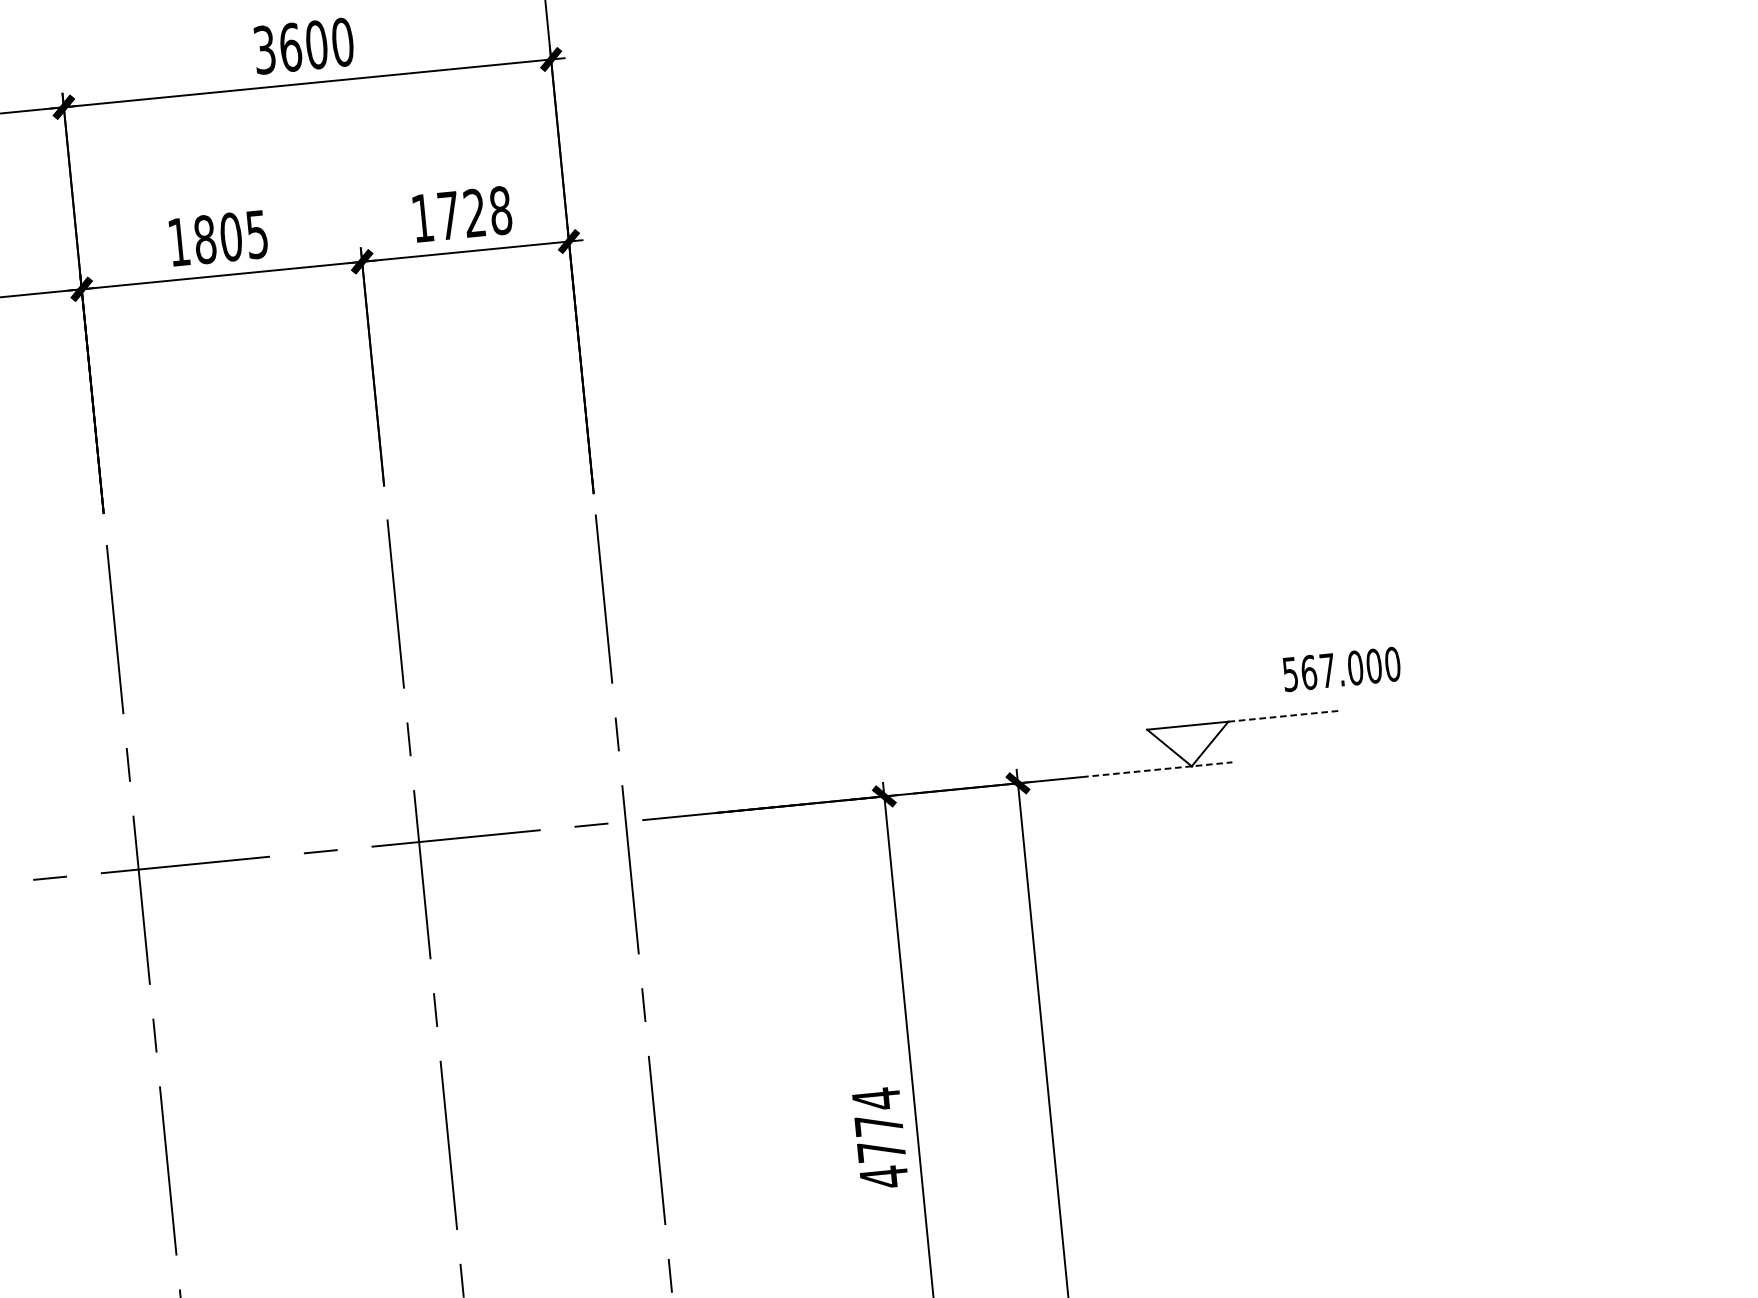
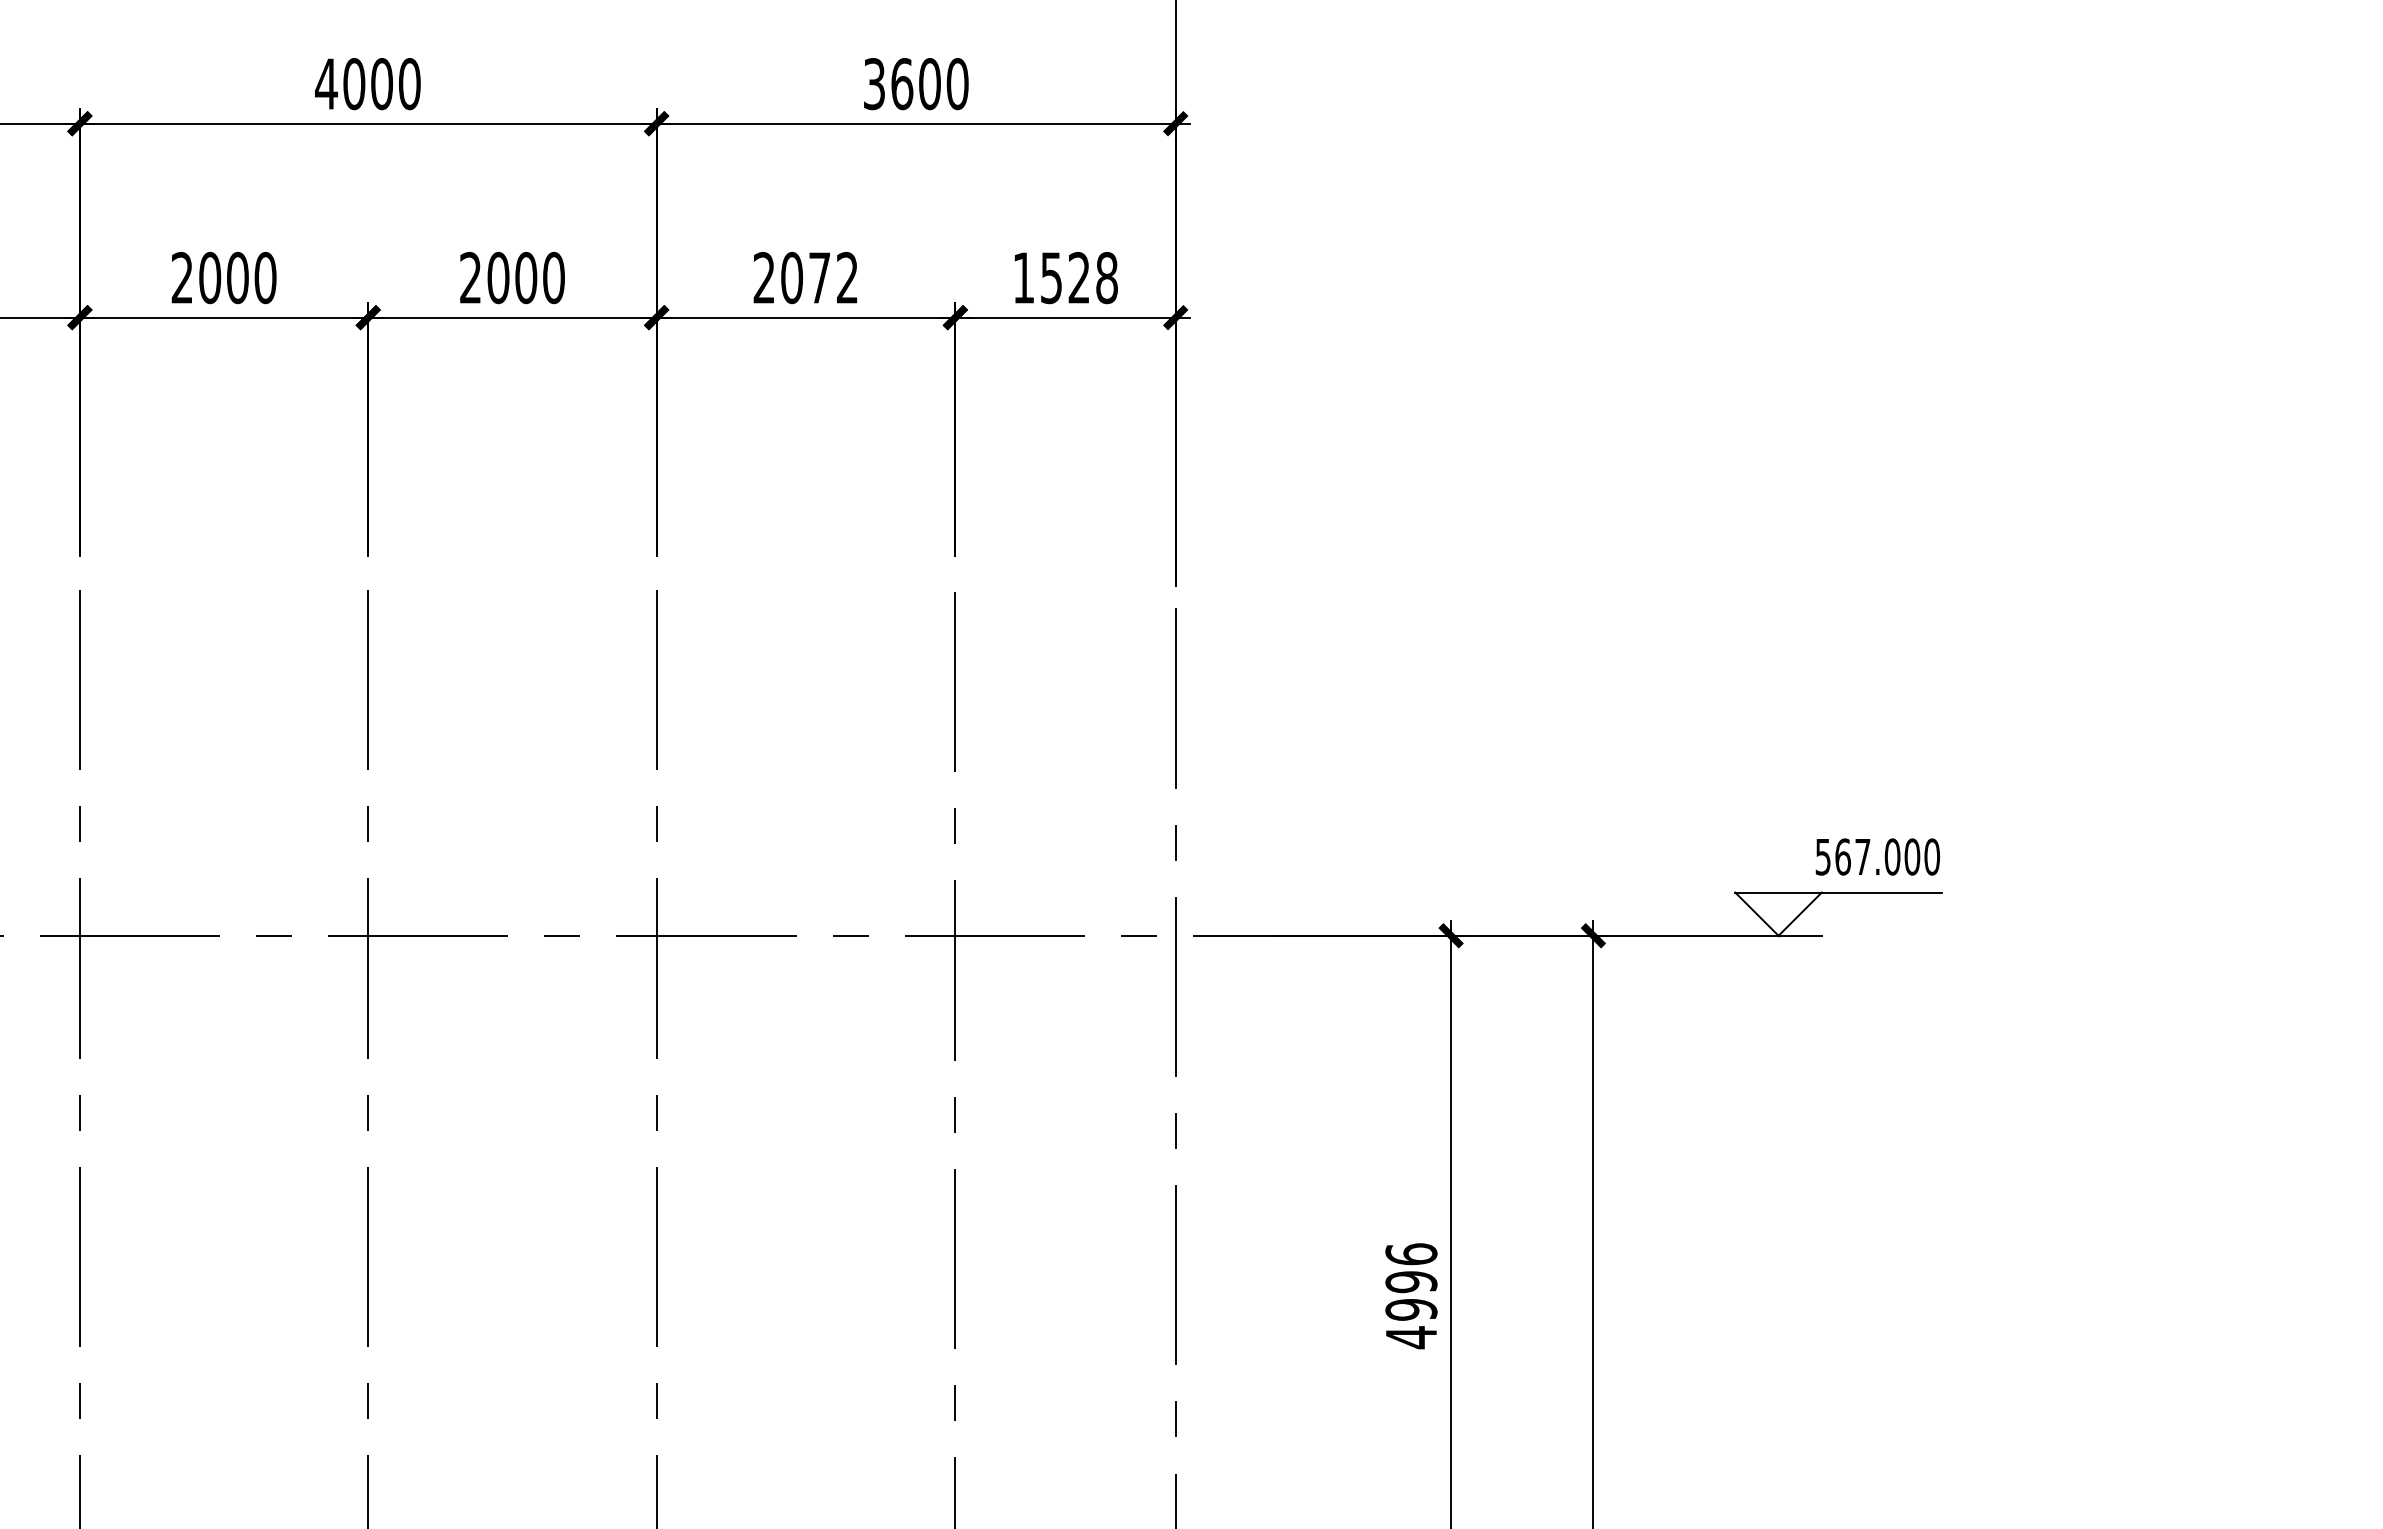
text: (448, 216) -> (1051, 278), 1728 -> 1528
text: (217, 237) -> (805, 277), 1805 -> 2072
text: (1341, 668) -> (1877, 856), moved
line: (1285, 716) -> (1882, 892), dashed -> solid
line: (1157, 769) -> (1742, 935), dashed -> solid
text: (879, 1124) -> (1411, 1281), 4774 -> 4996

